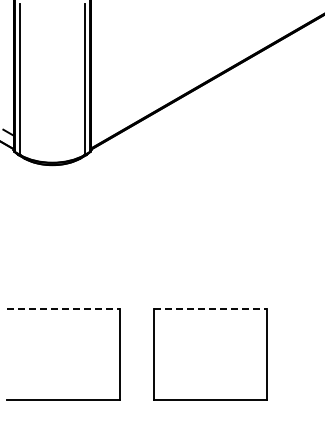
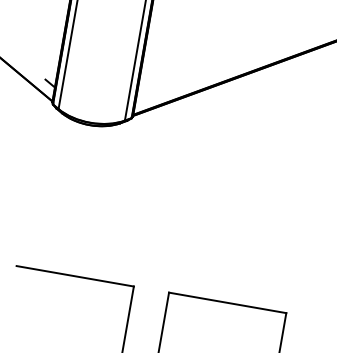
line: (63, 309) -> (75, 276), dashed -> solid
line: (210, 309) -> (227, 303), dashed -> solid

